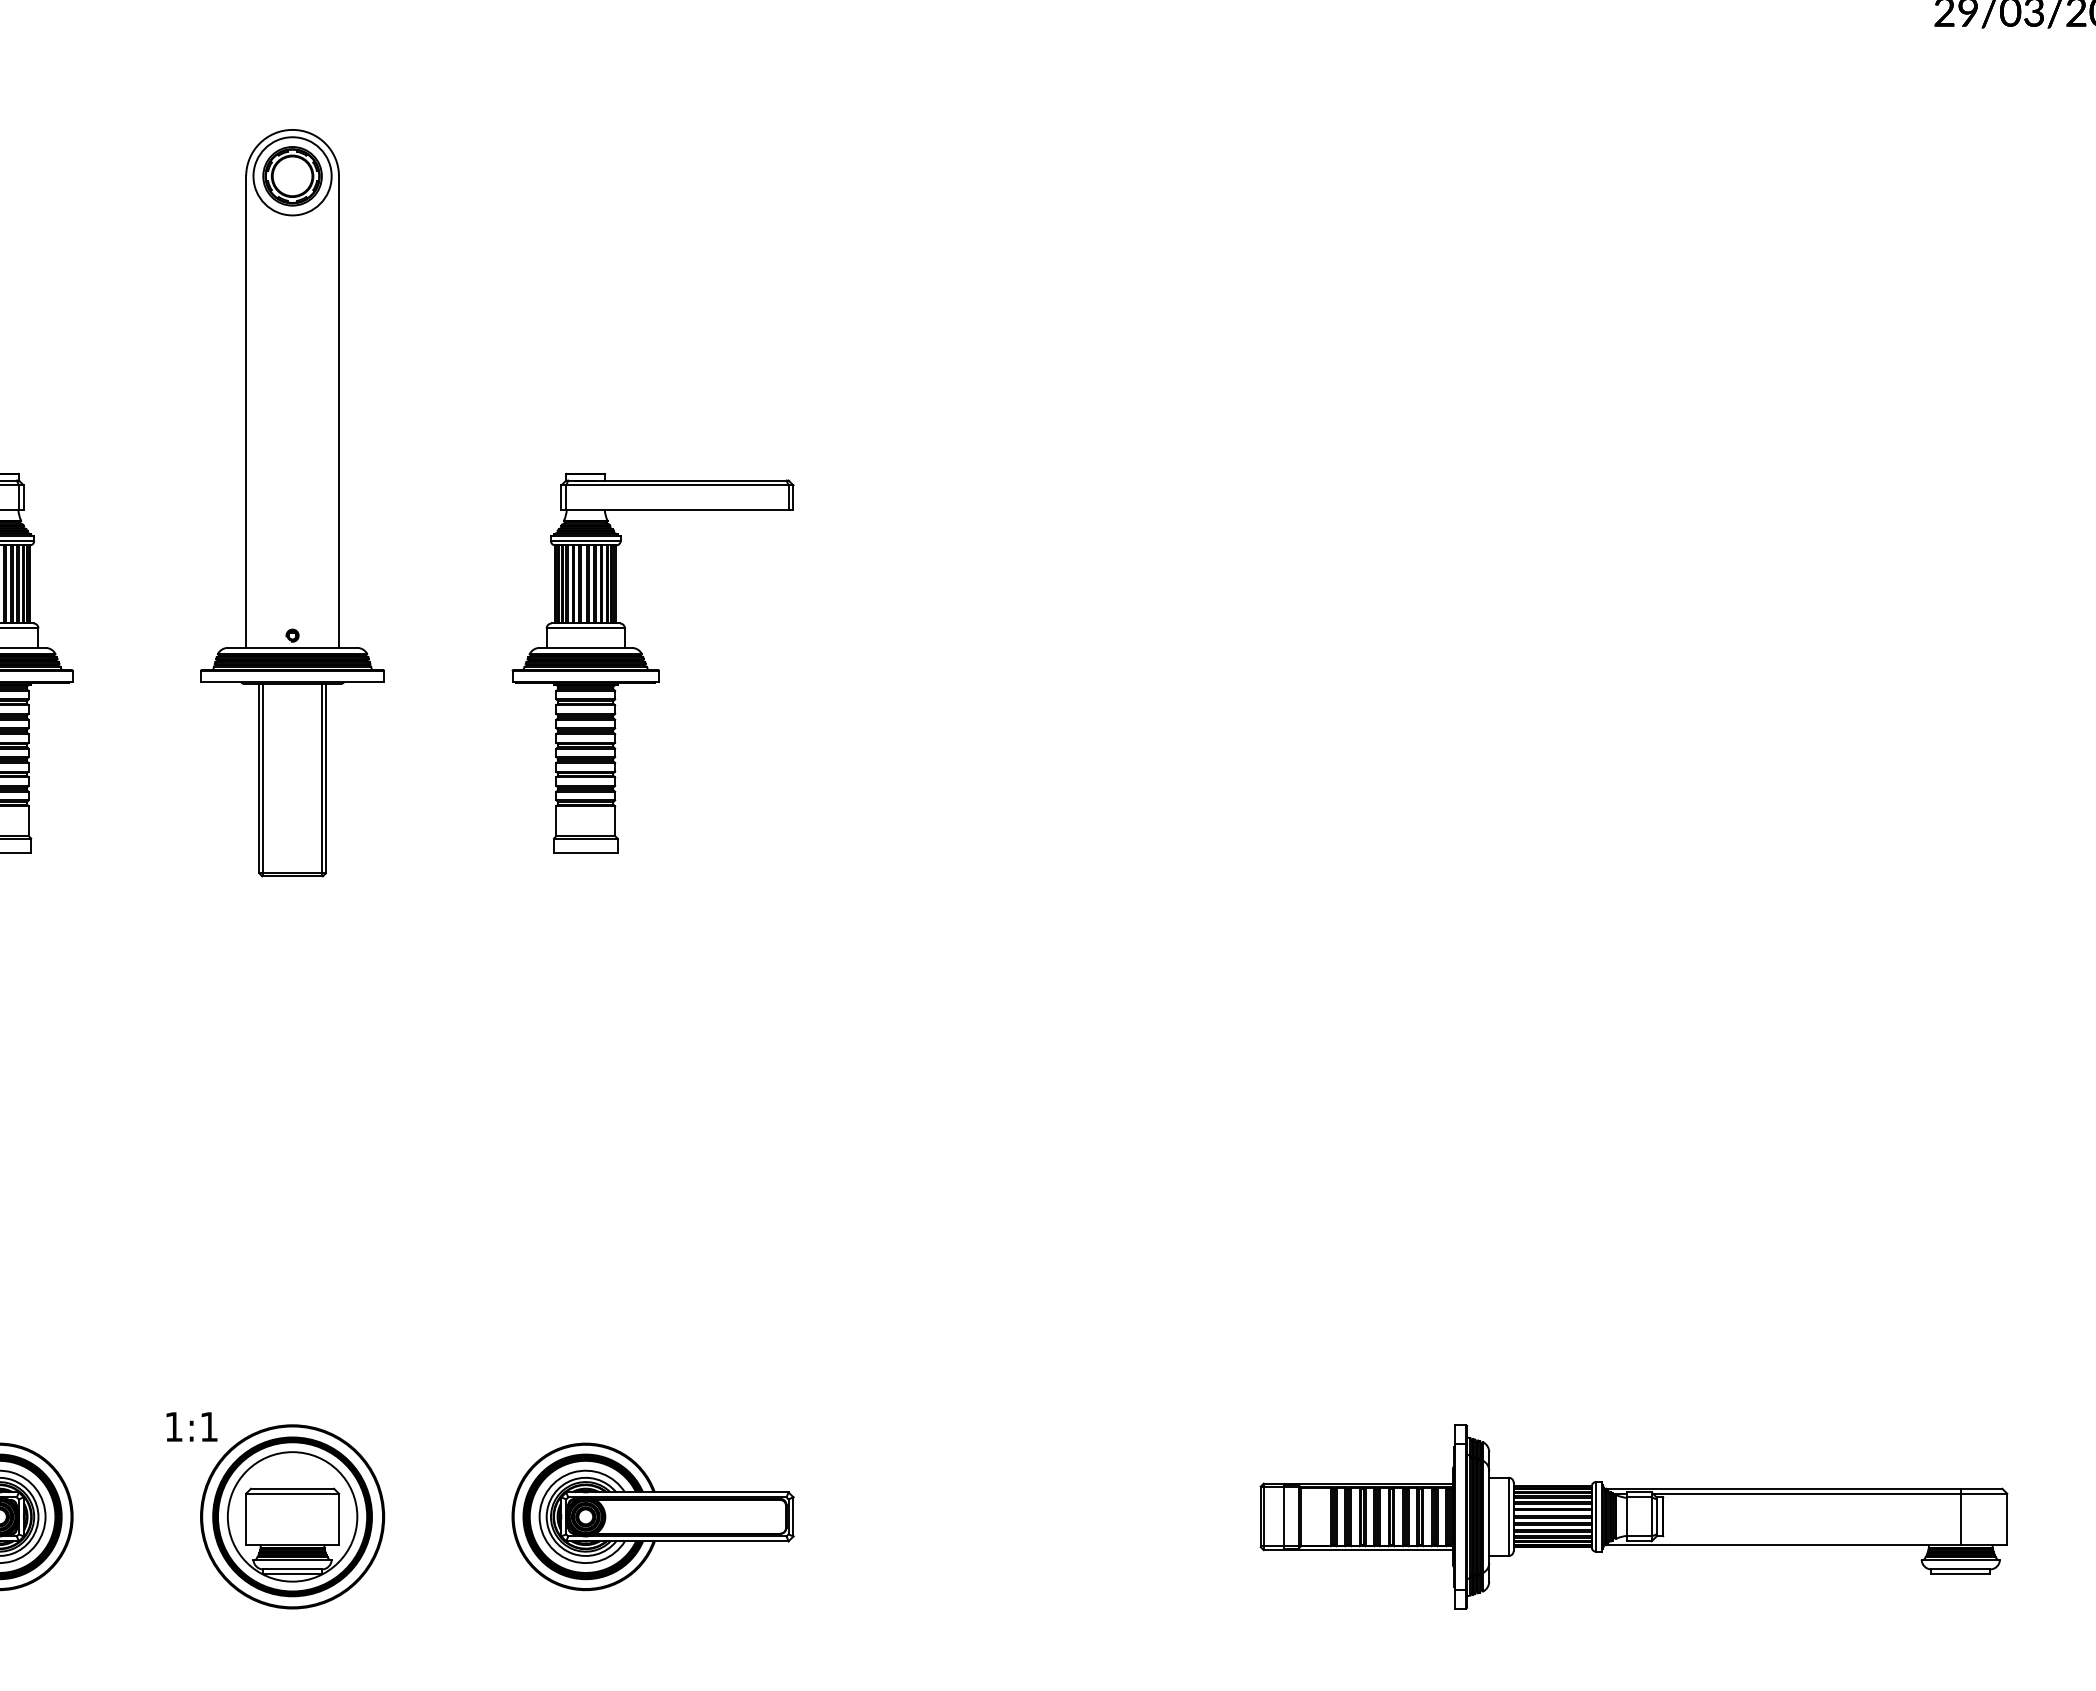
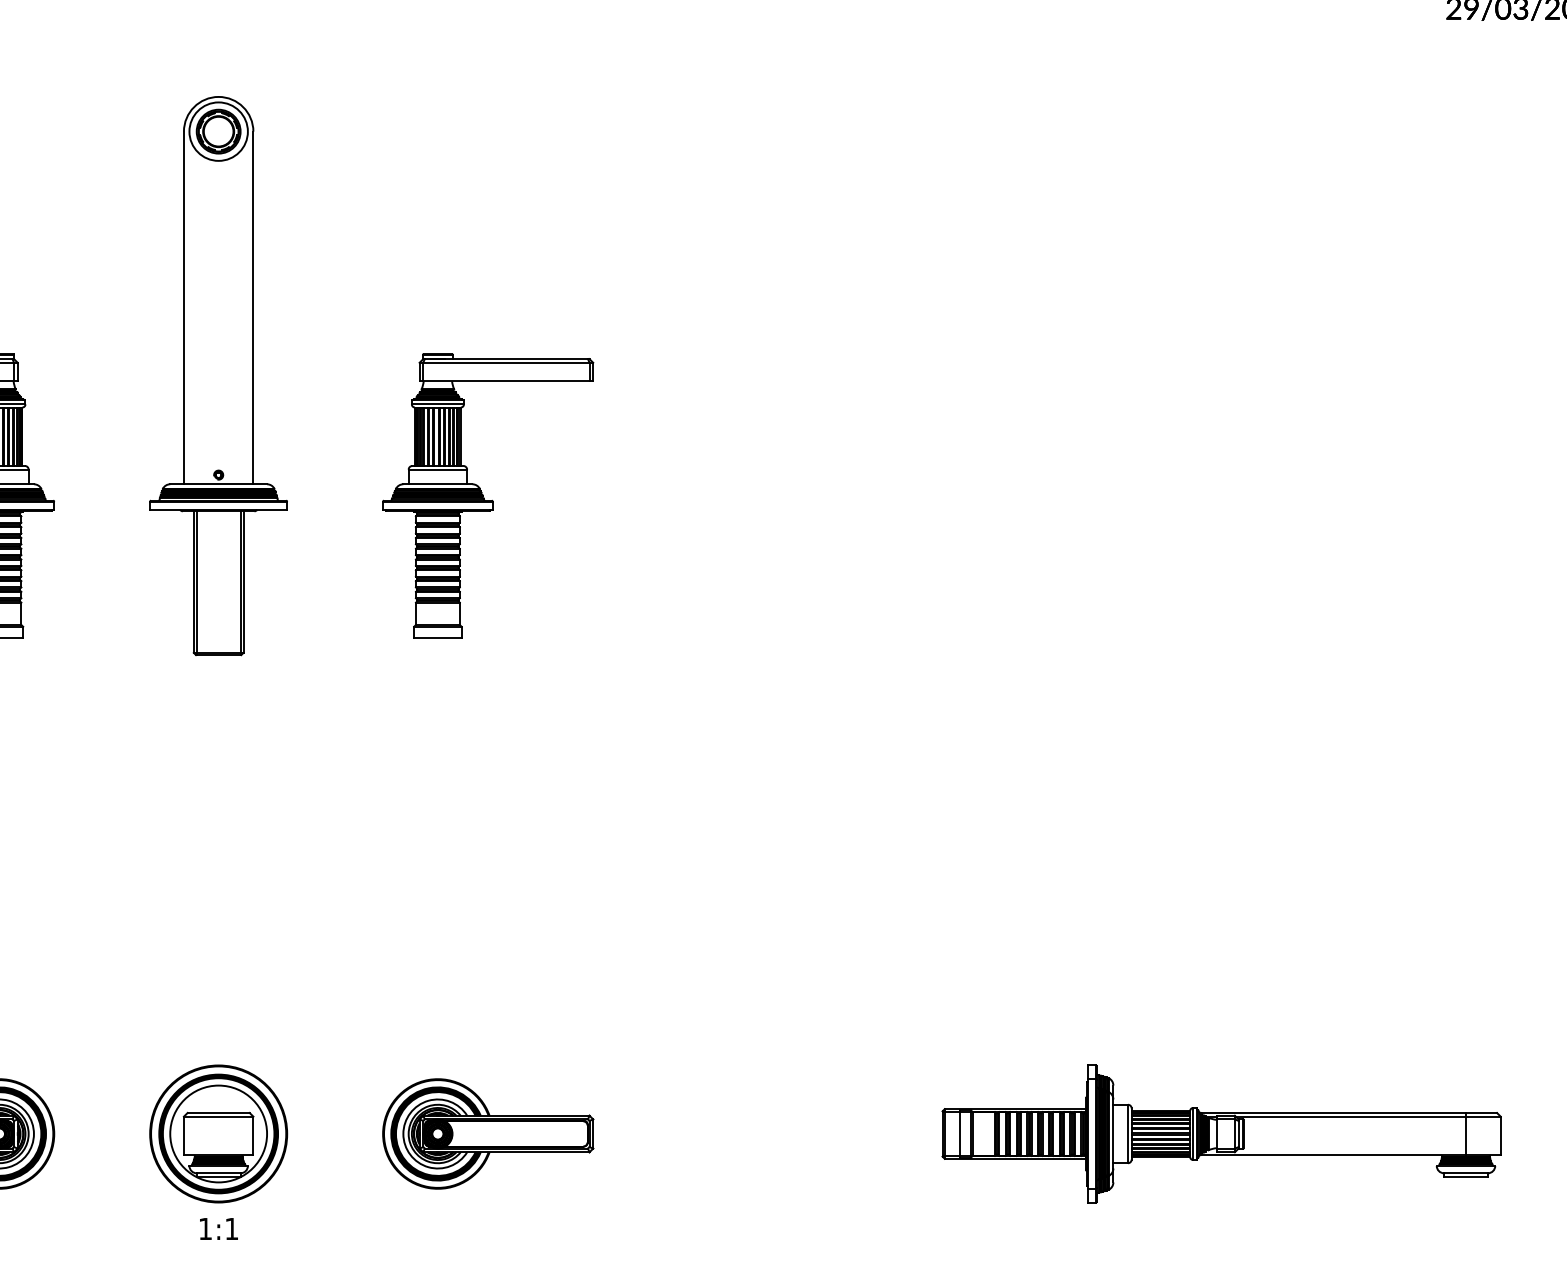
text: (191, 1426) -> (218, 1228), moved

